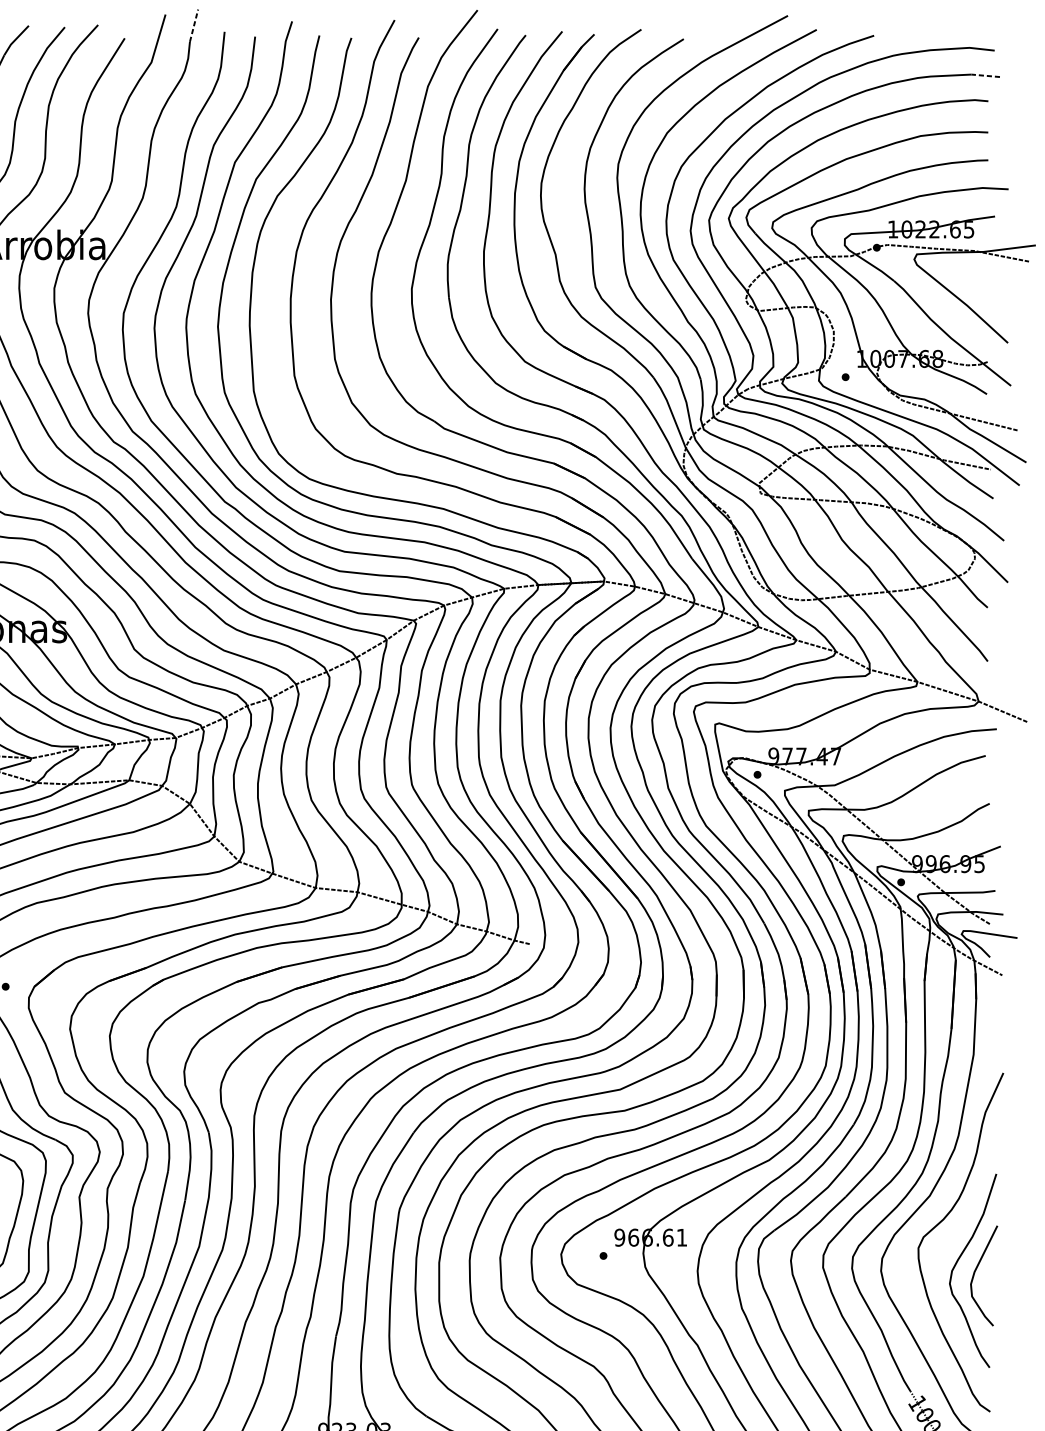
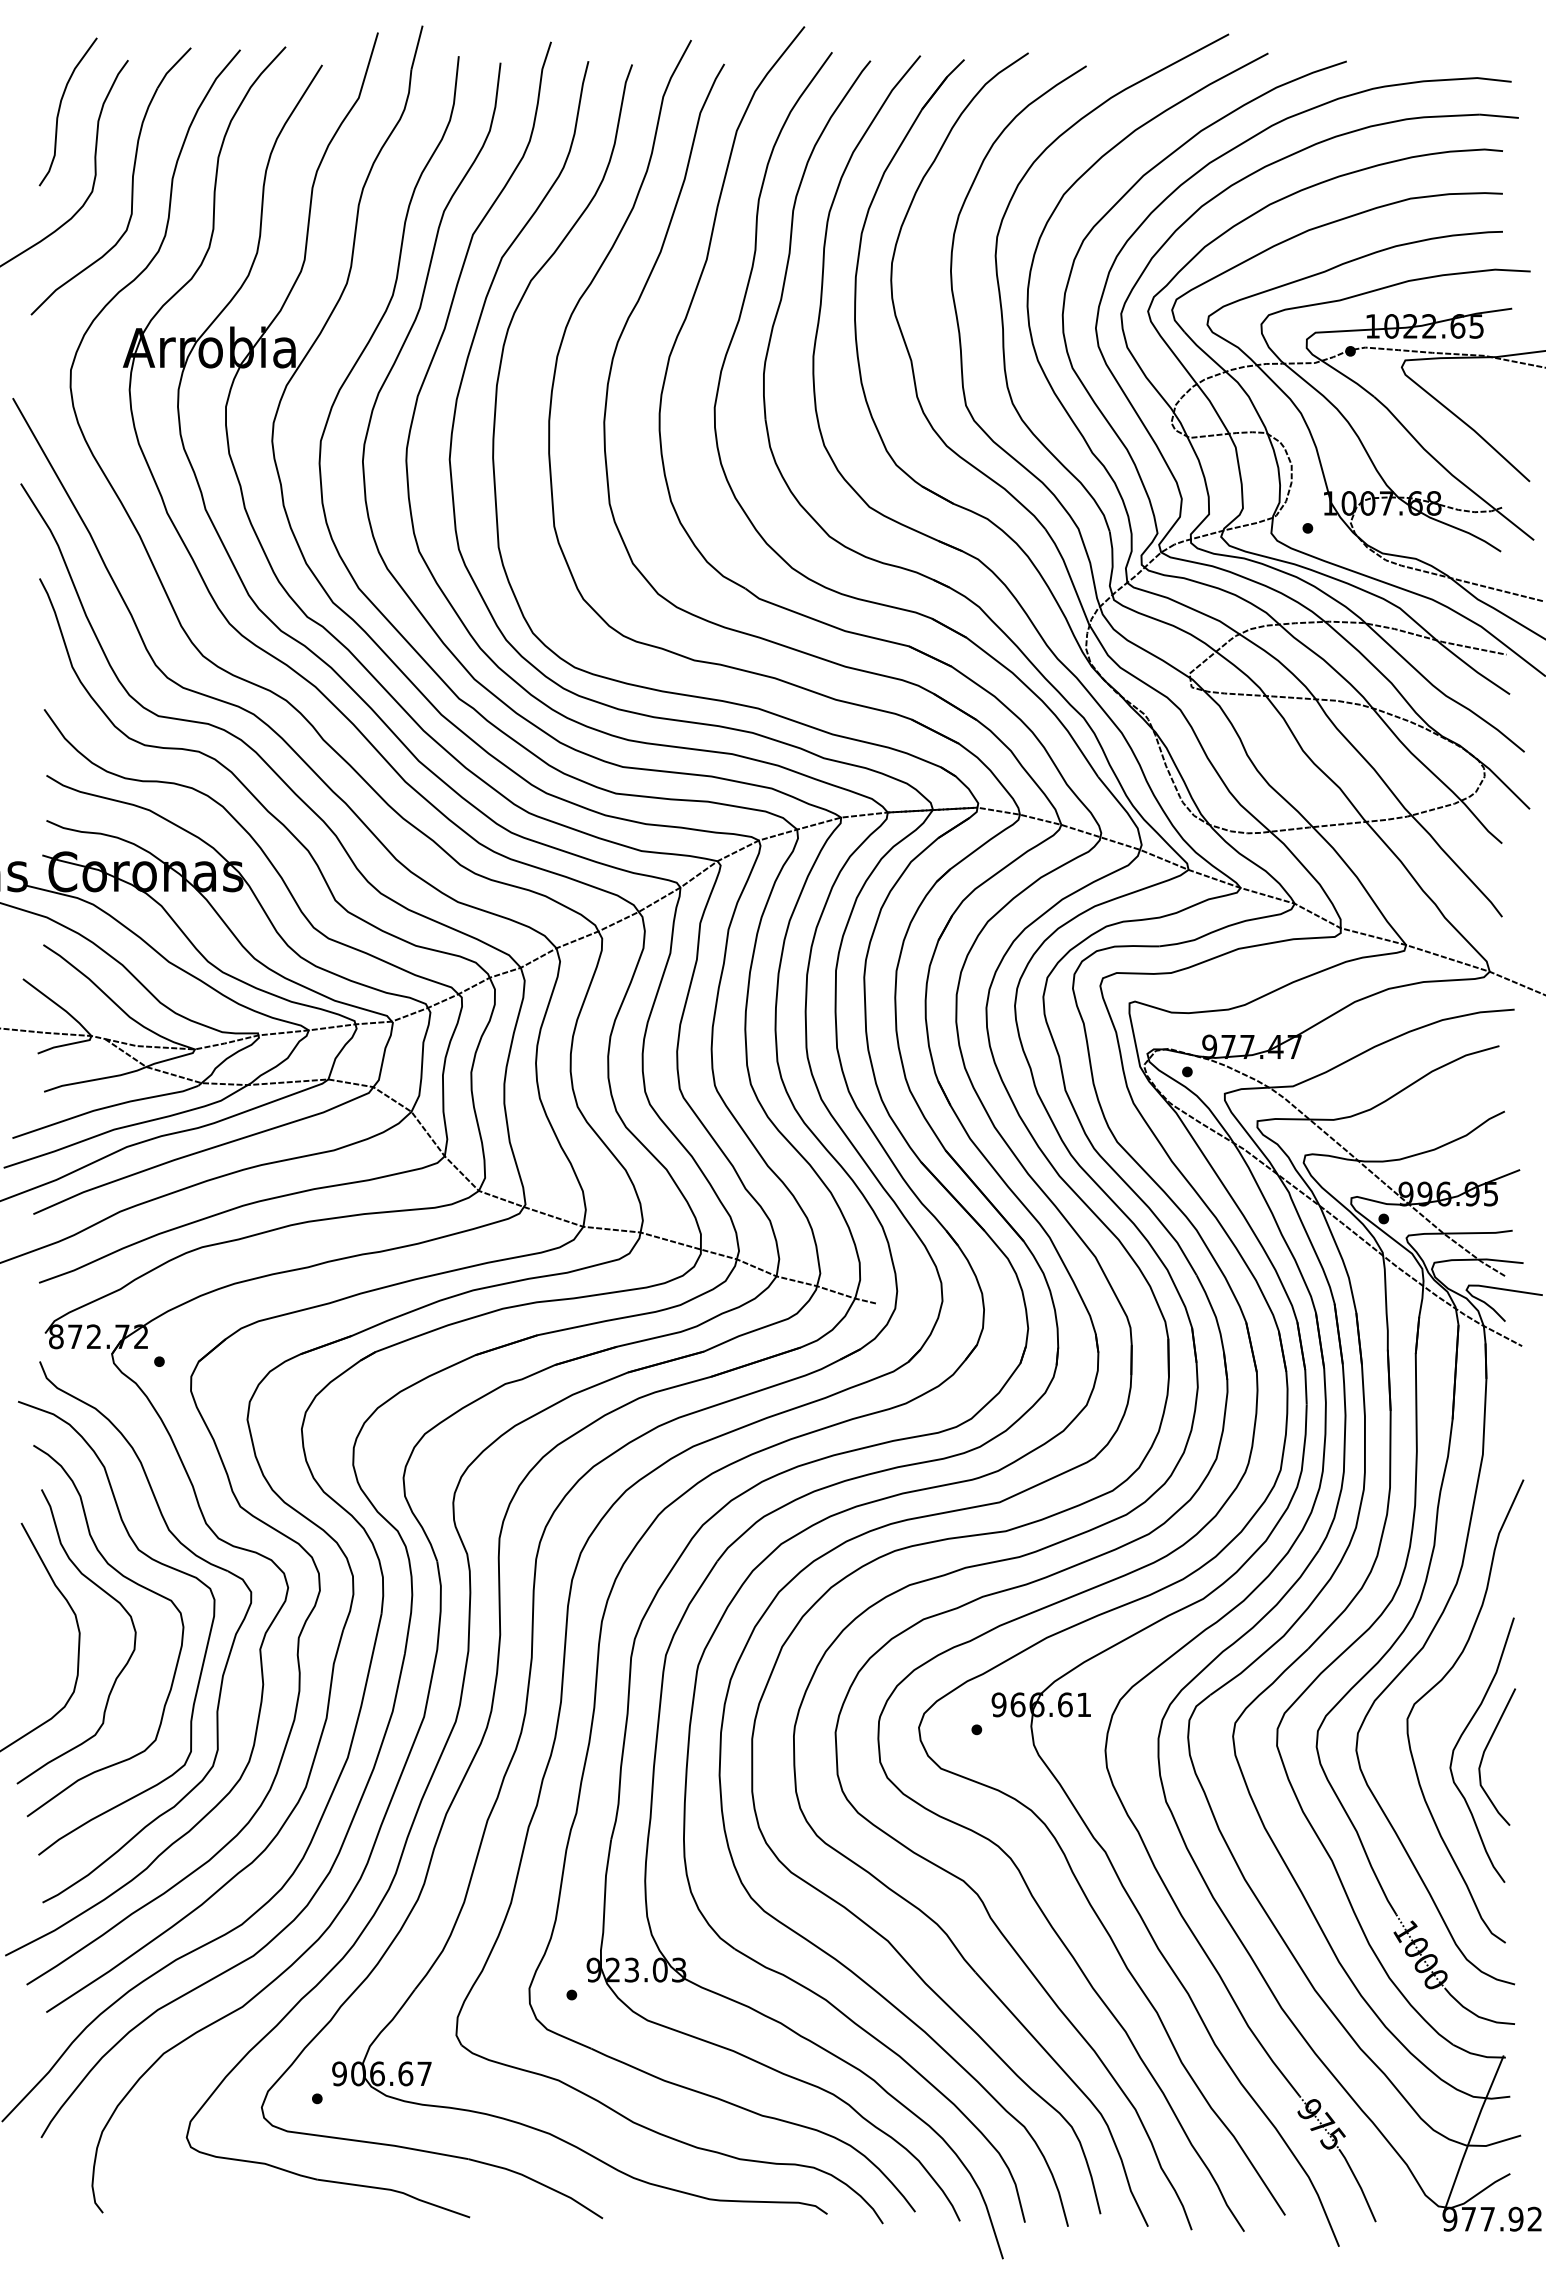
line: (194, 25) -> (417, 47), dashed -> solid
line: (985, 75) -> (1499, 116), dashed -> solid

